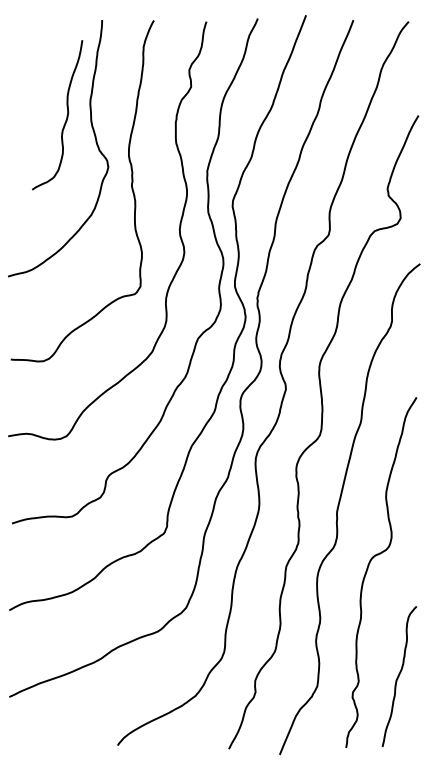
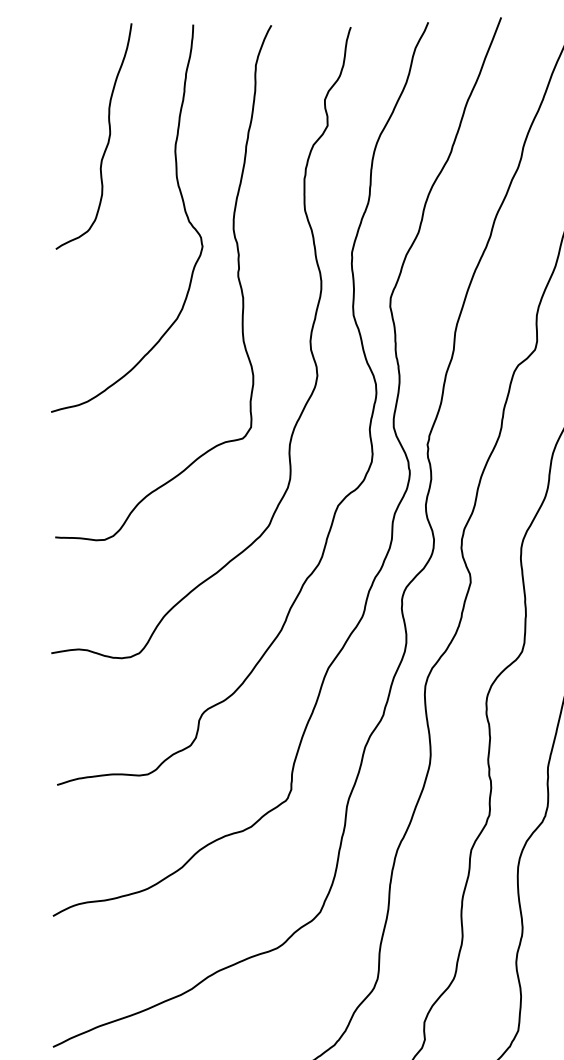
curve: (66, 115) -> (107, 137), moved

